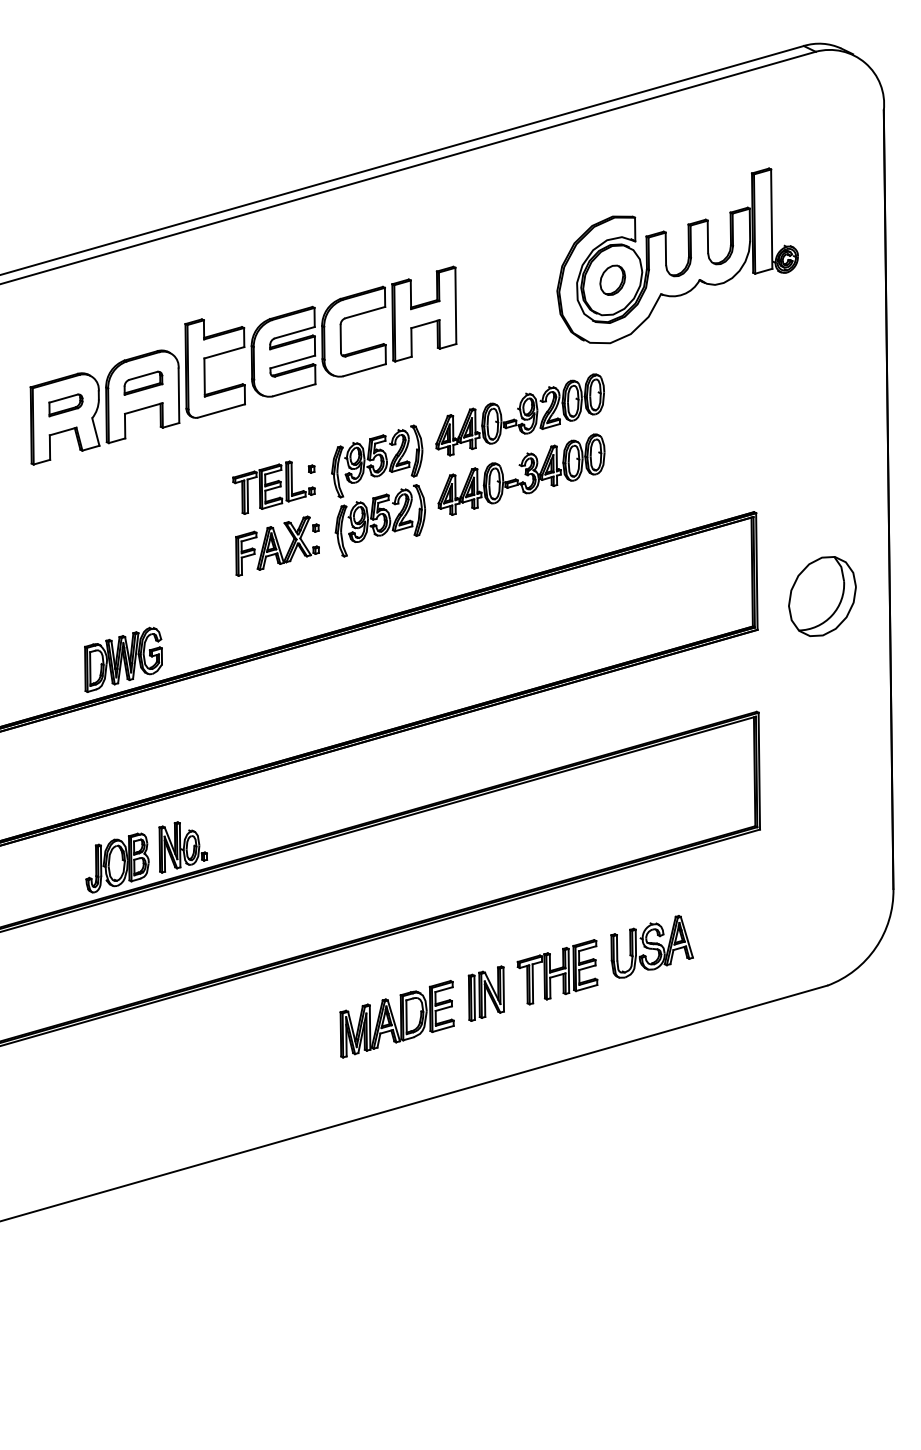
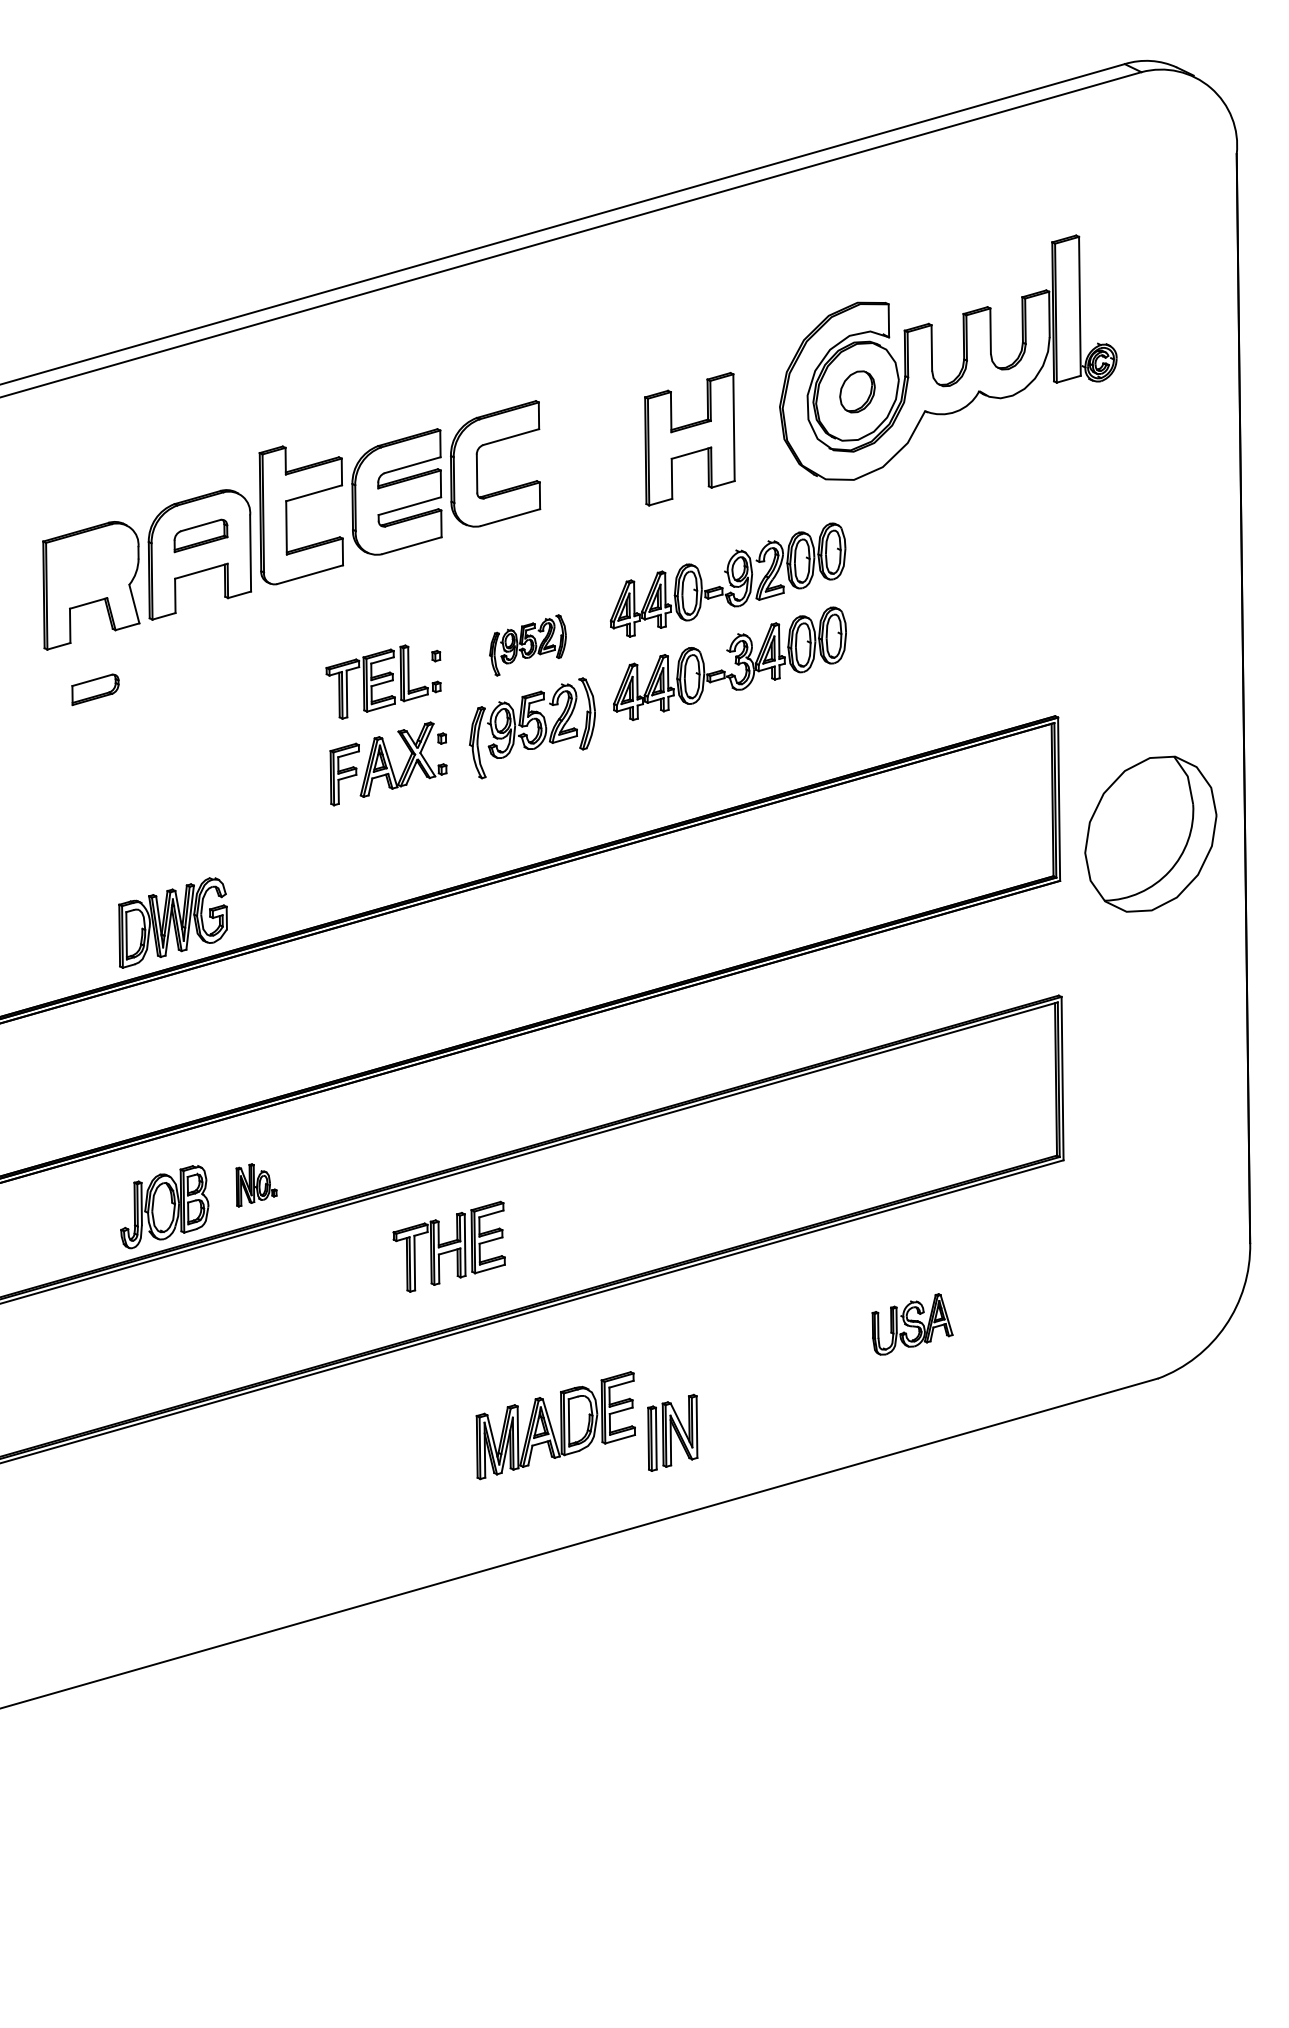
part: (424, 314) -> (689, 439), moved
part: (65, 405) -> (95, 689), moved
part: (376, 461) -> (527, 645), size x0.6
part: (822, 596) -> (1150, 834), size x1.4
part: (183, 847) -> (256, 1185), size x0.6
part: (652, 946) -> (912, 1324), size x0.7
part: (556, 971) -> (448, 1246), moved
part: (486, 993) -> (672, 1432), moved

